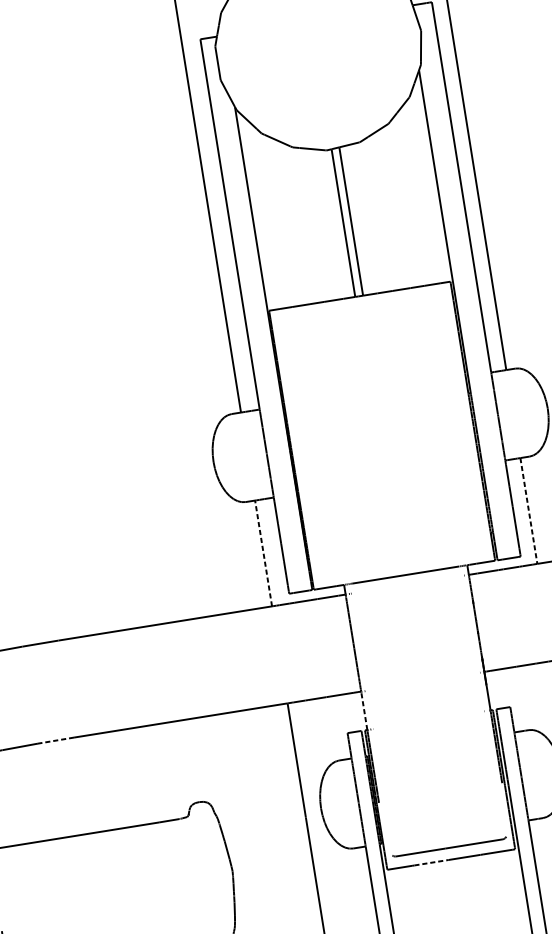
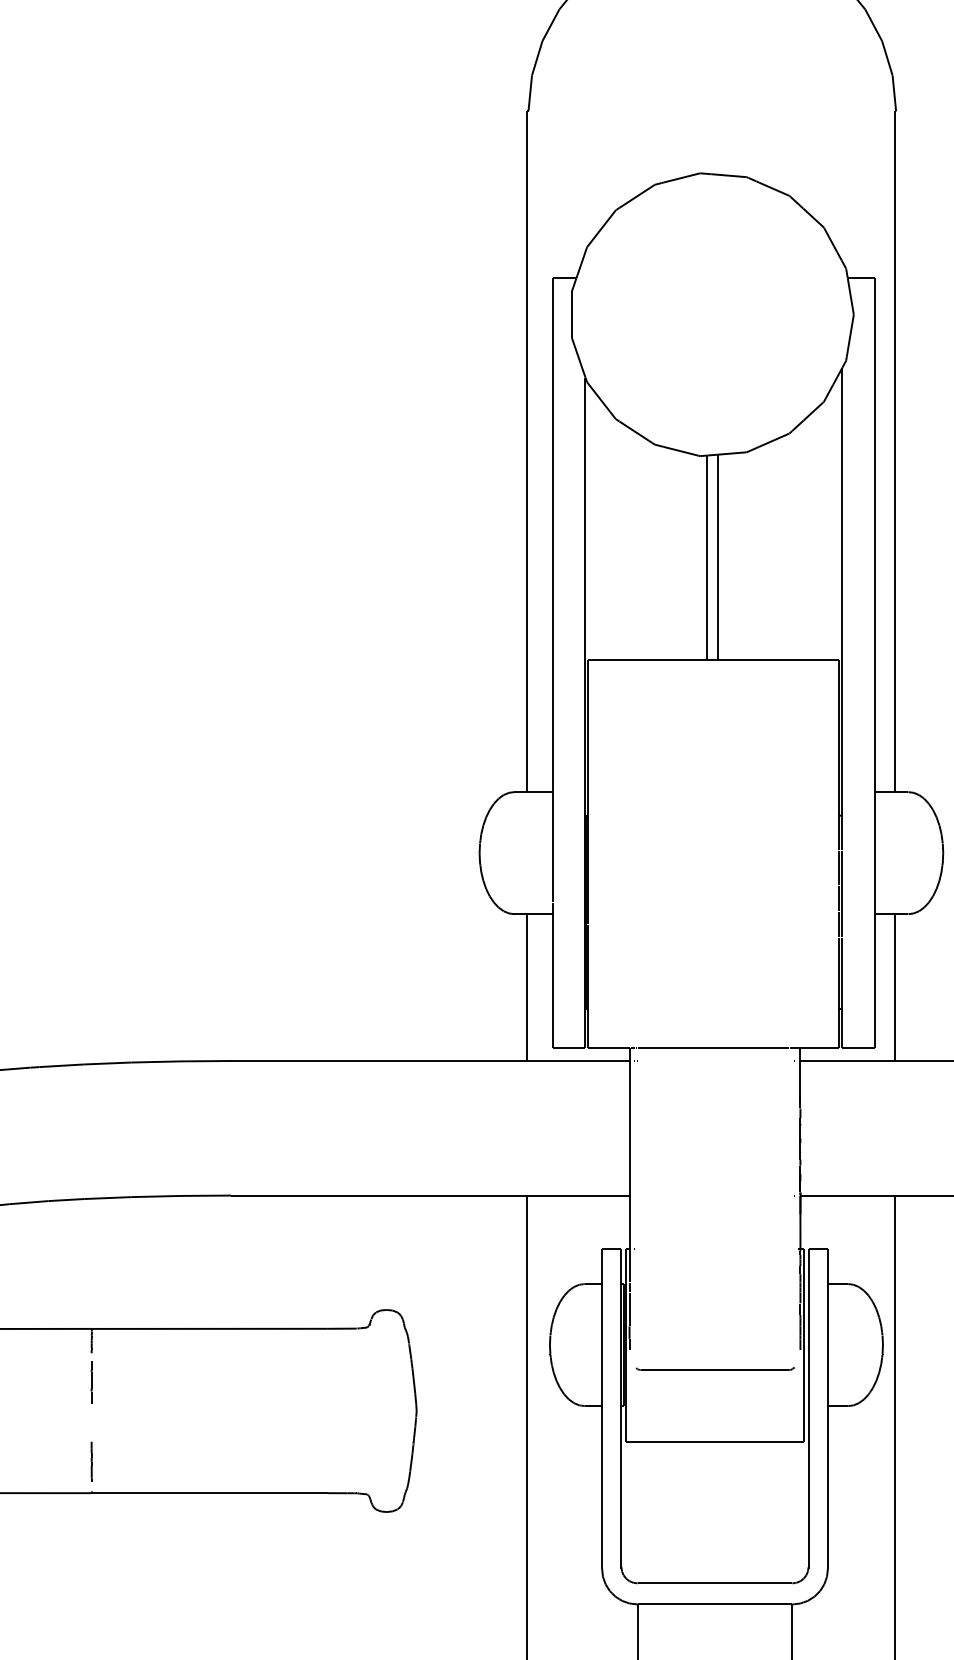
line: (528, 511) -> (895, 988), dashed -> solid
line: (263, 553) -> (527, 987), dashed -> solid
line: (364, 711) -> (629, 1222), dashed -> solid
line: (55, 740) -> (205, 1195), dashed -> solid
part: (448, 846) -> (714, 1368), moved
line: (430, 863) -> (686, 1442), dashed -> solid

